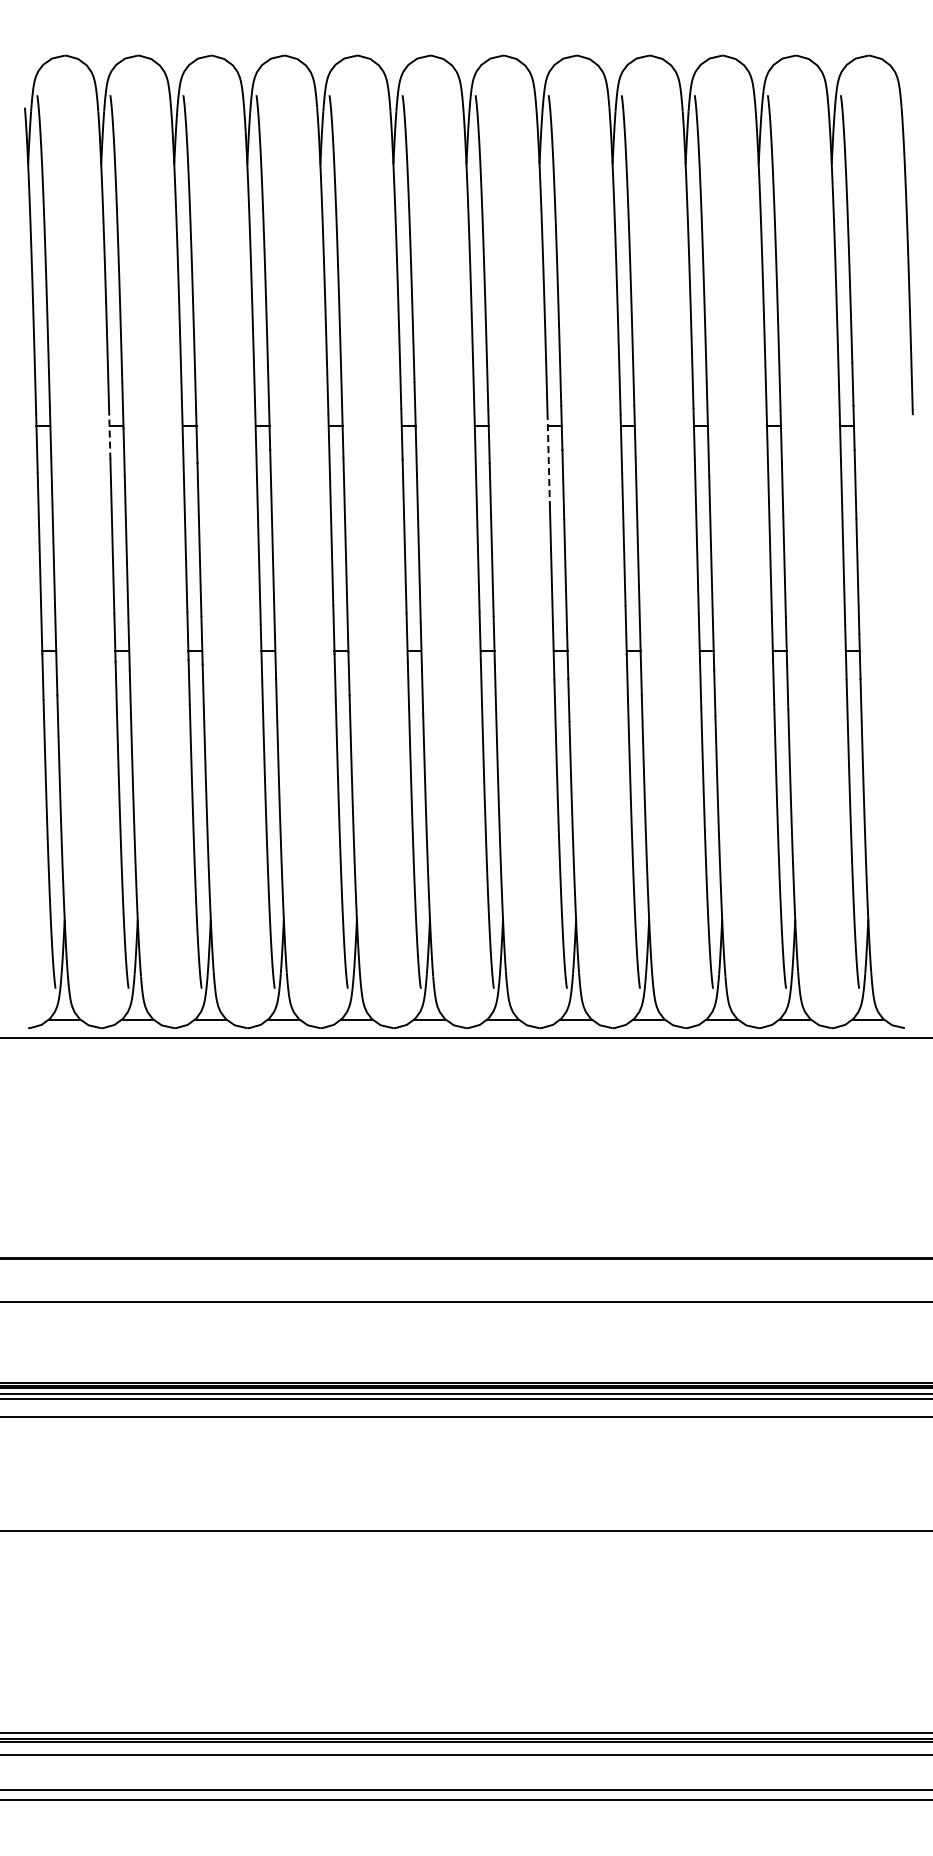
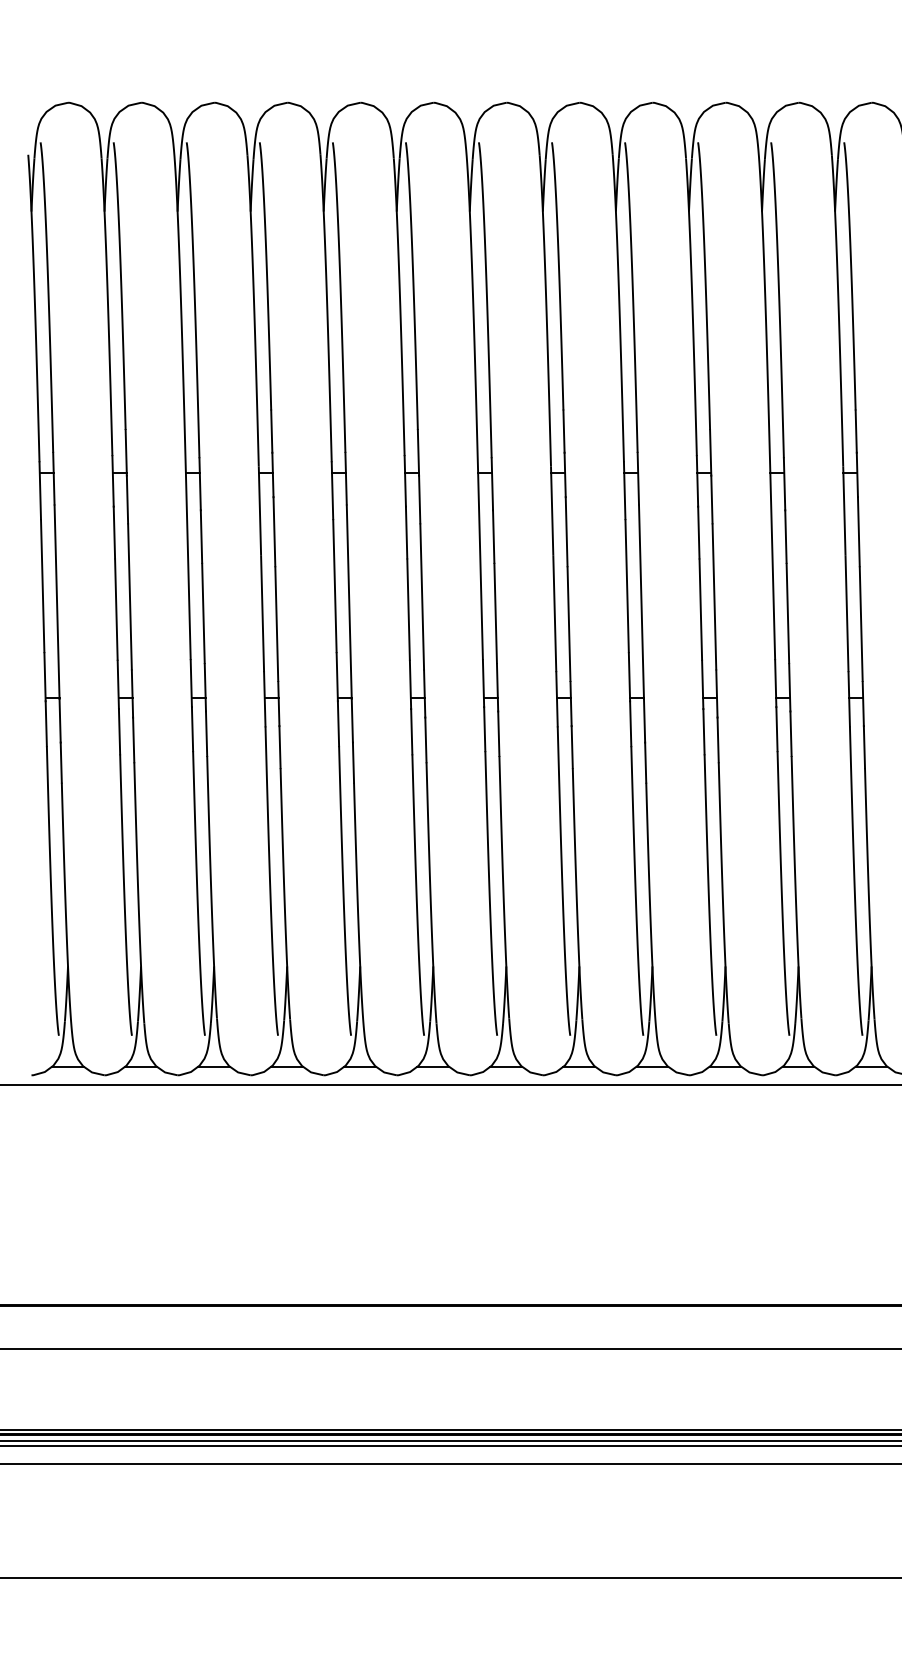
line: (109, 433) -> (112, 480), dashed -> solid
line: (548, 464) -> (551, 511), dashed -> solid

